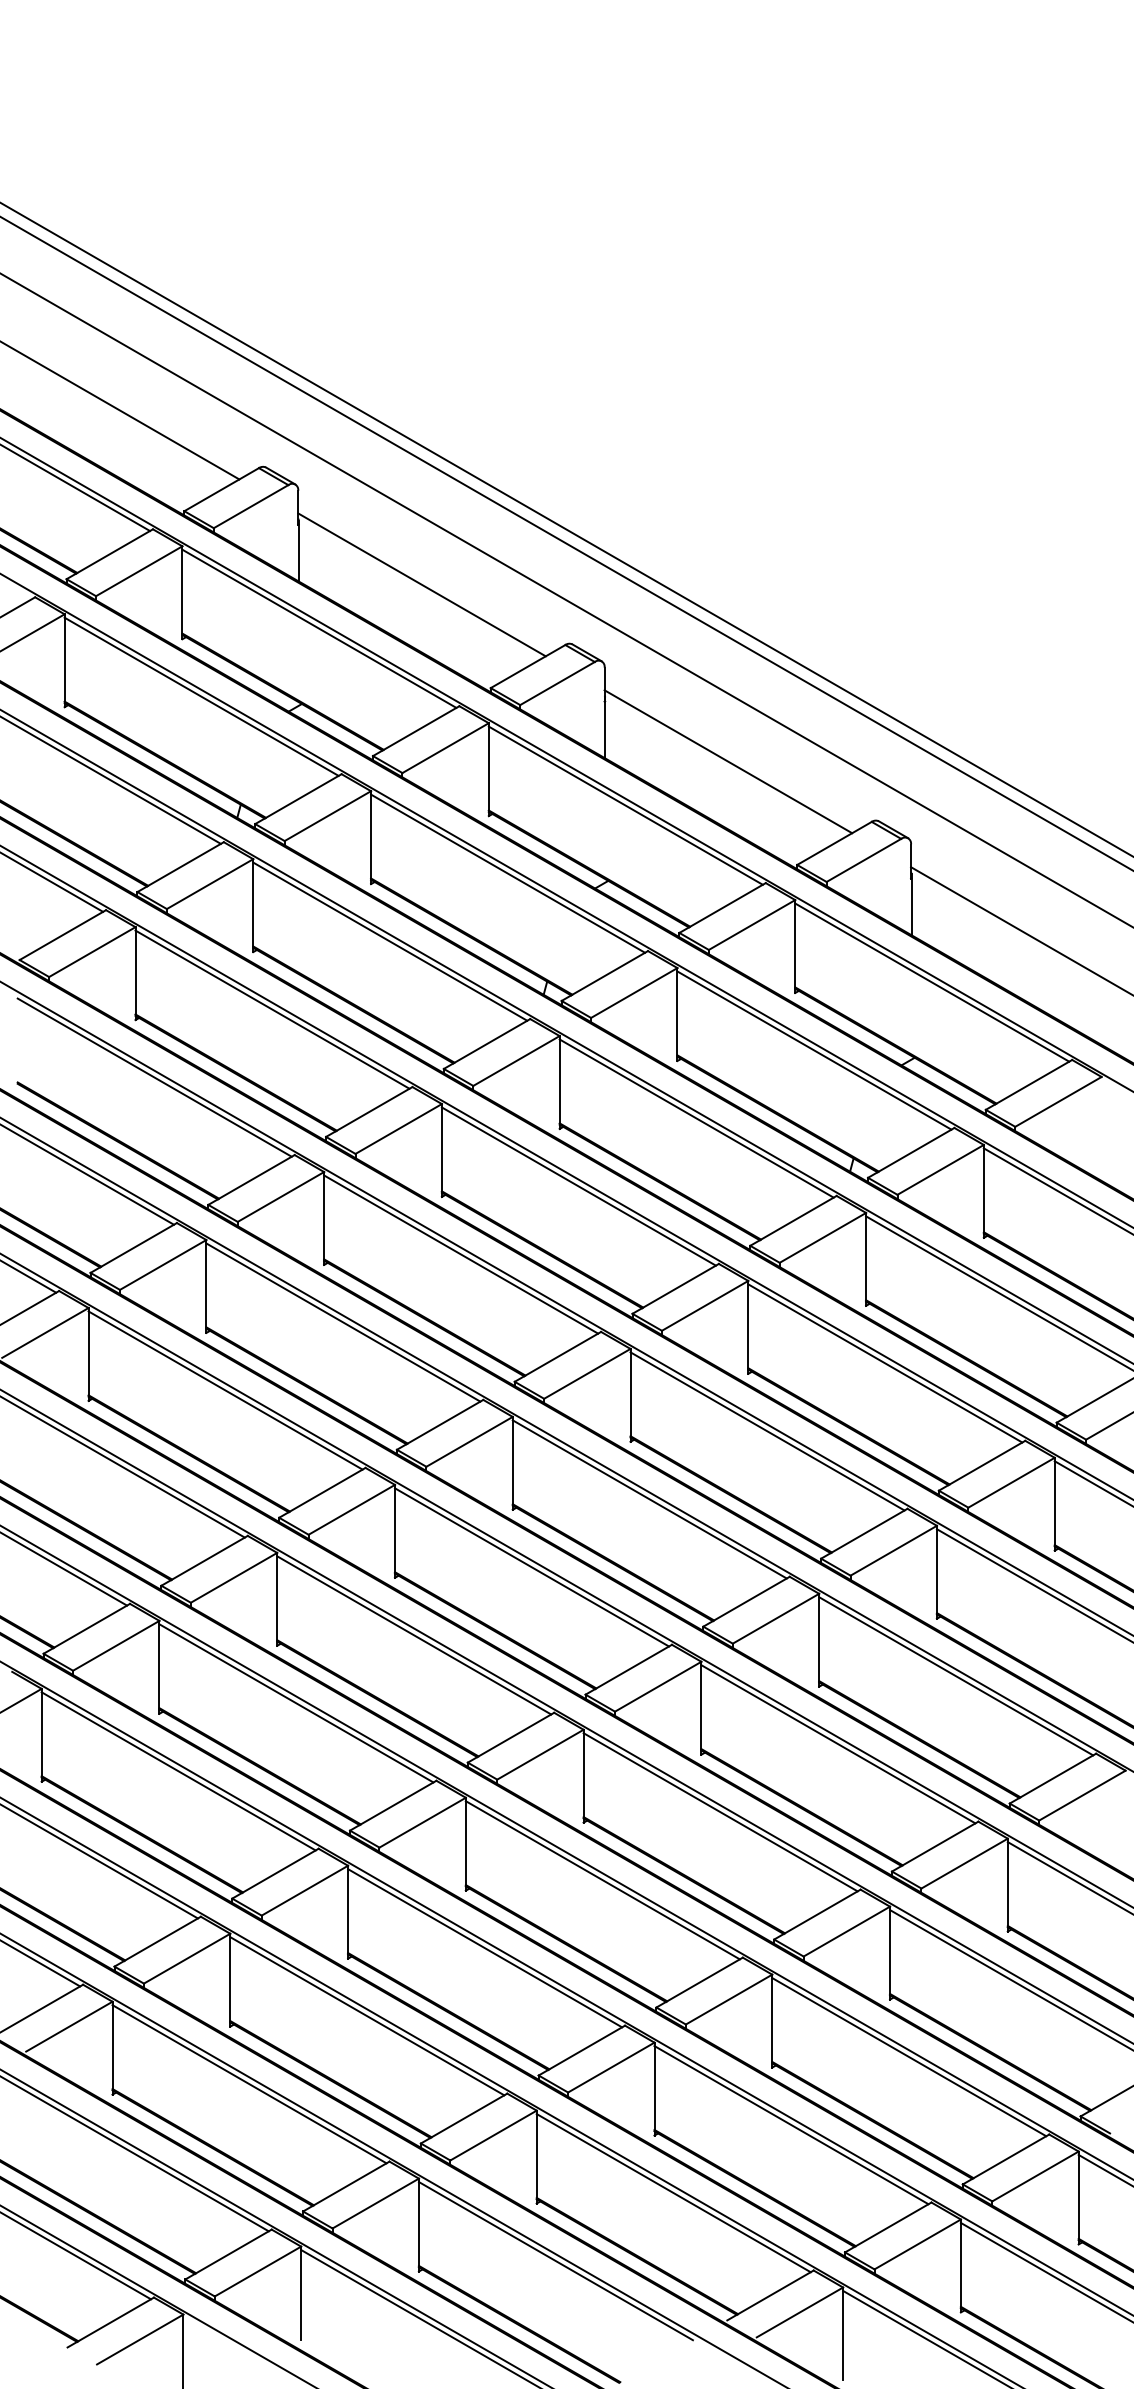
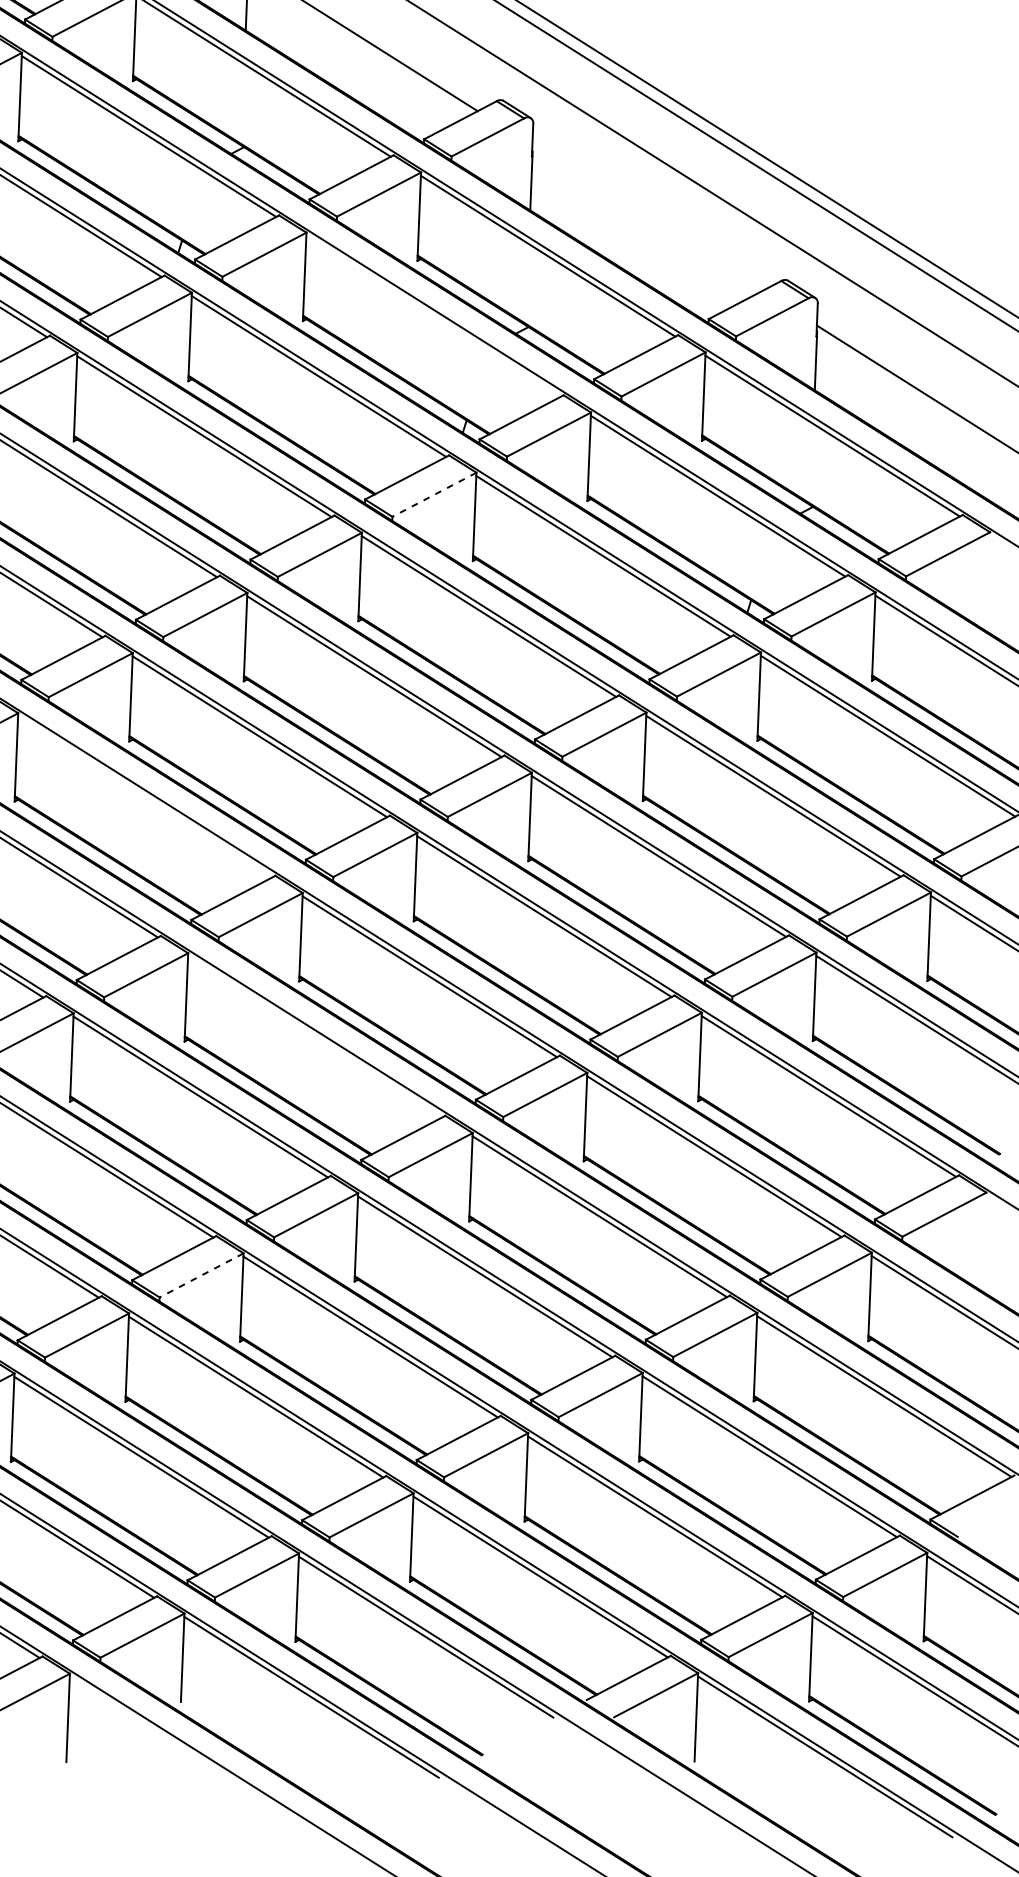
line: (728, 761) -> (647, 218), removed
line: (508, 873) -> (434, 316), removed
line: (516, 1061) -> (434, 495), solid -> dashed
line: (225, 1390) -> (145, 796), removed
line: (414, 1635) -> (315, 1037), removed
line: (304, 1890) -> (201, 1275), solid -> dashed

